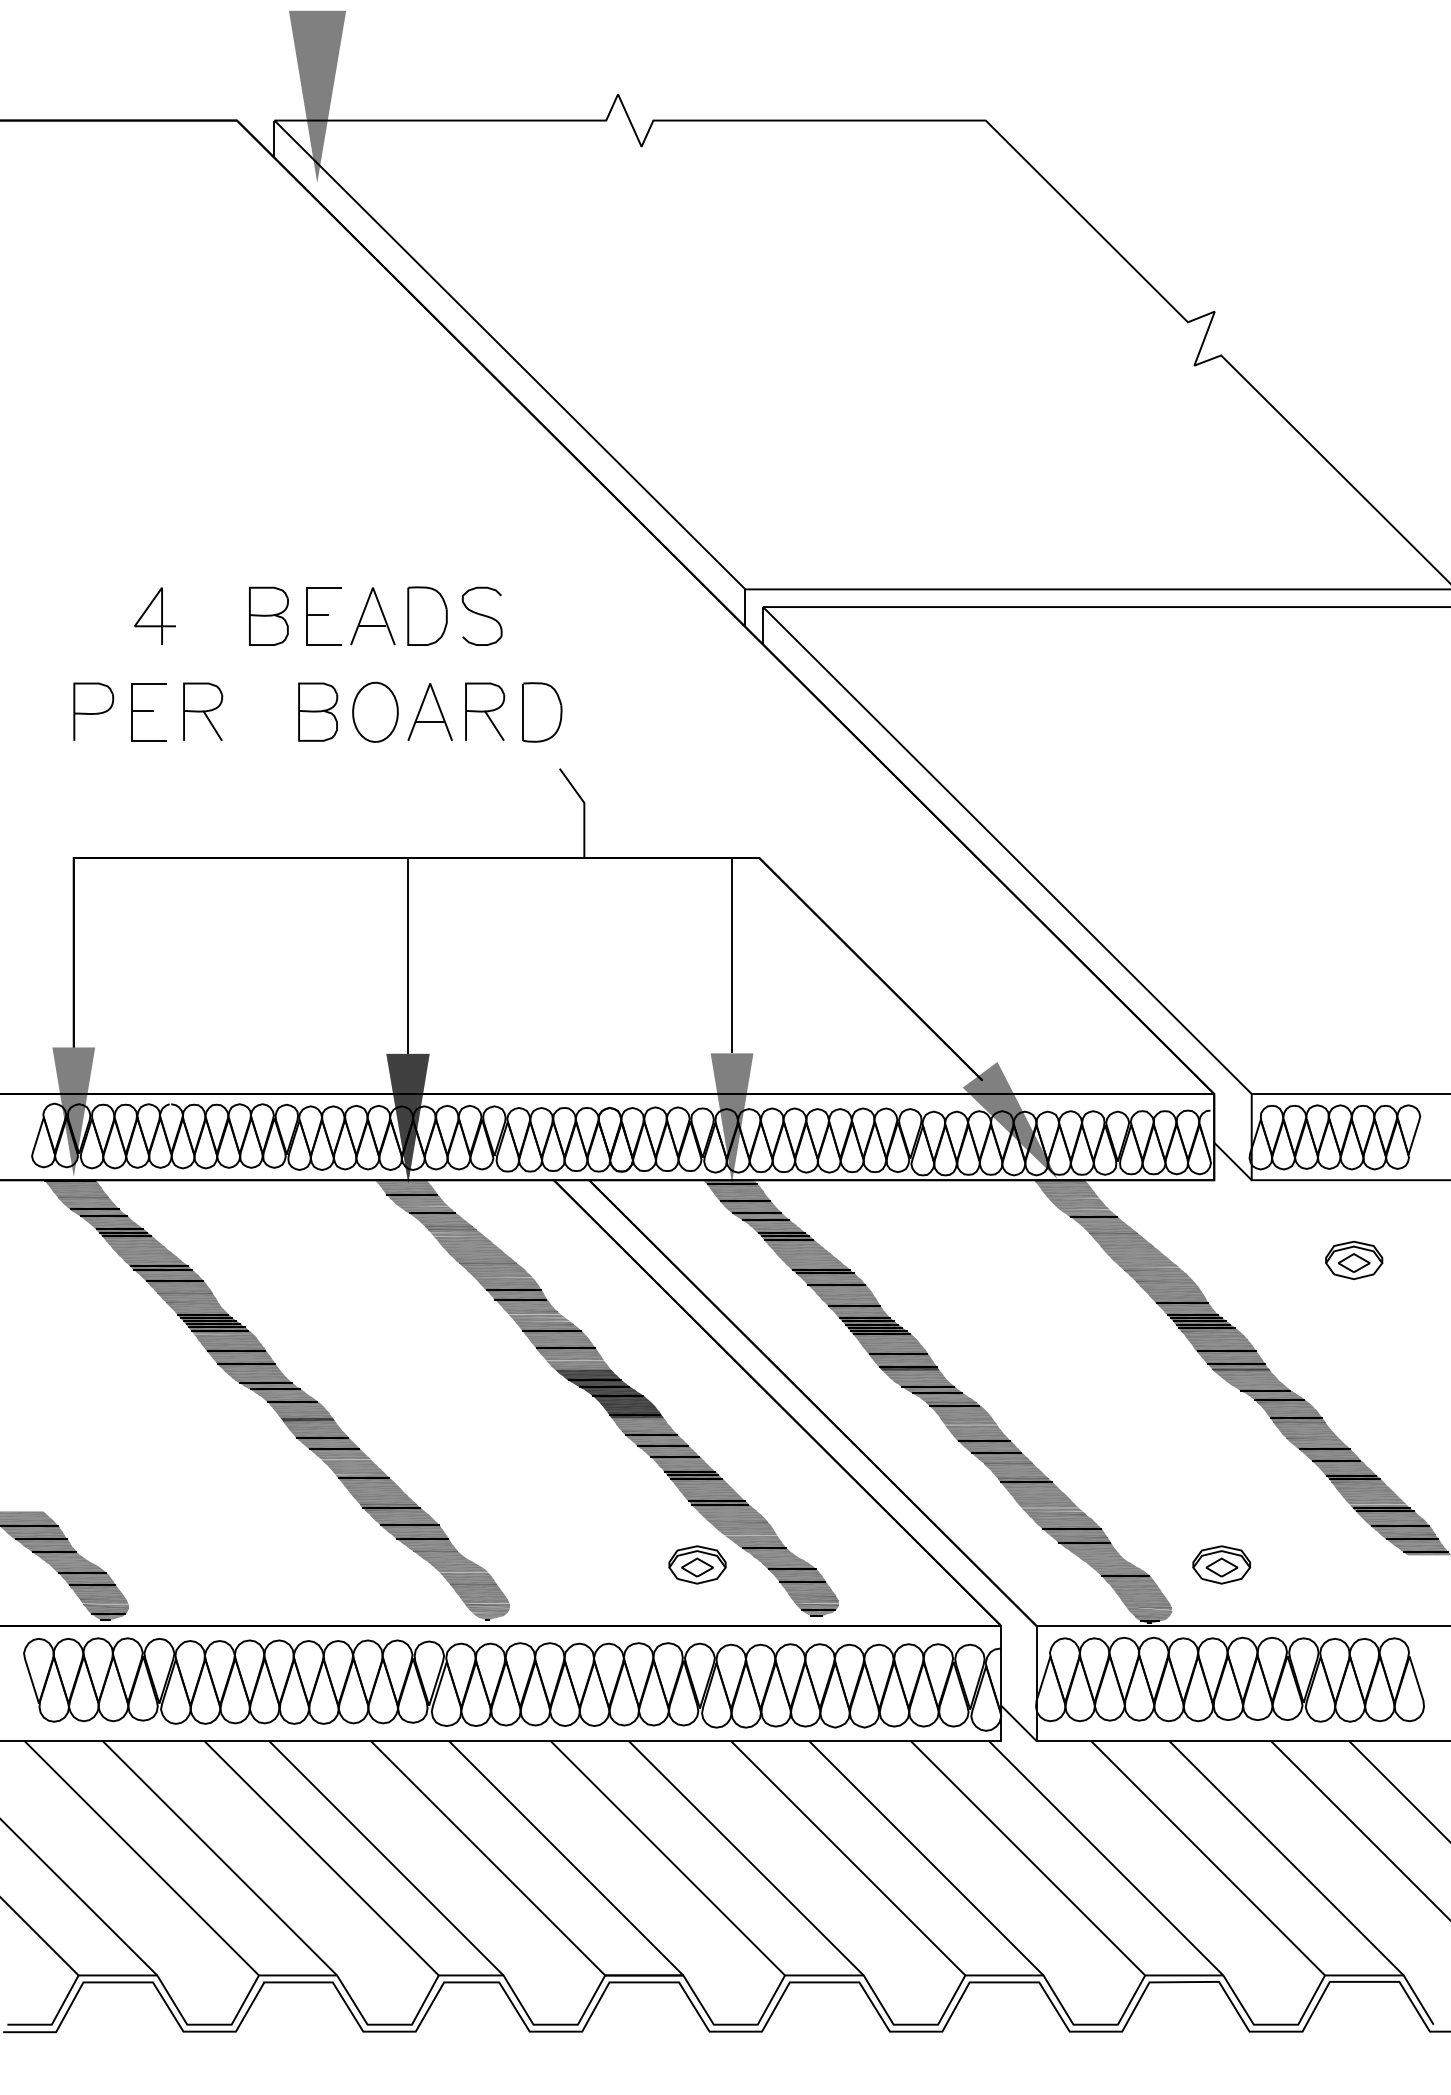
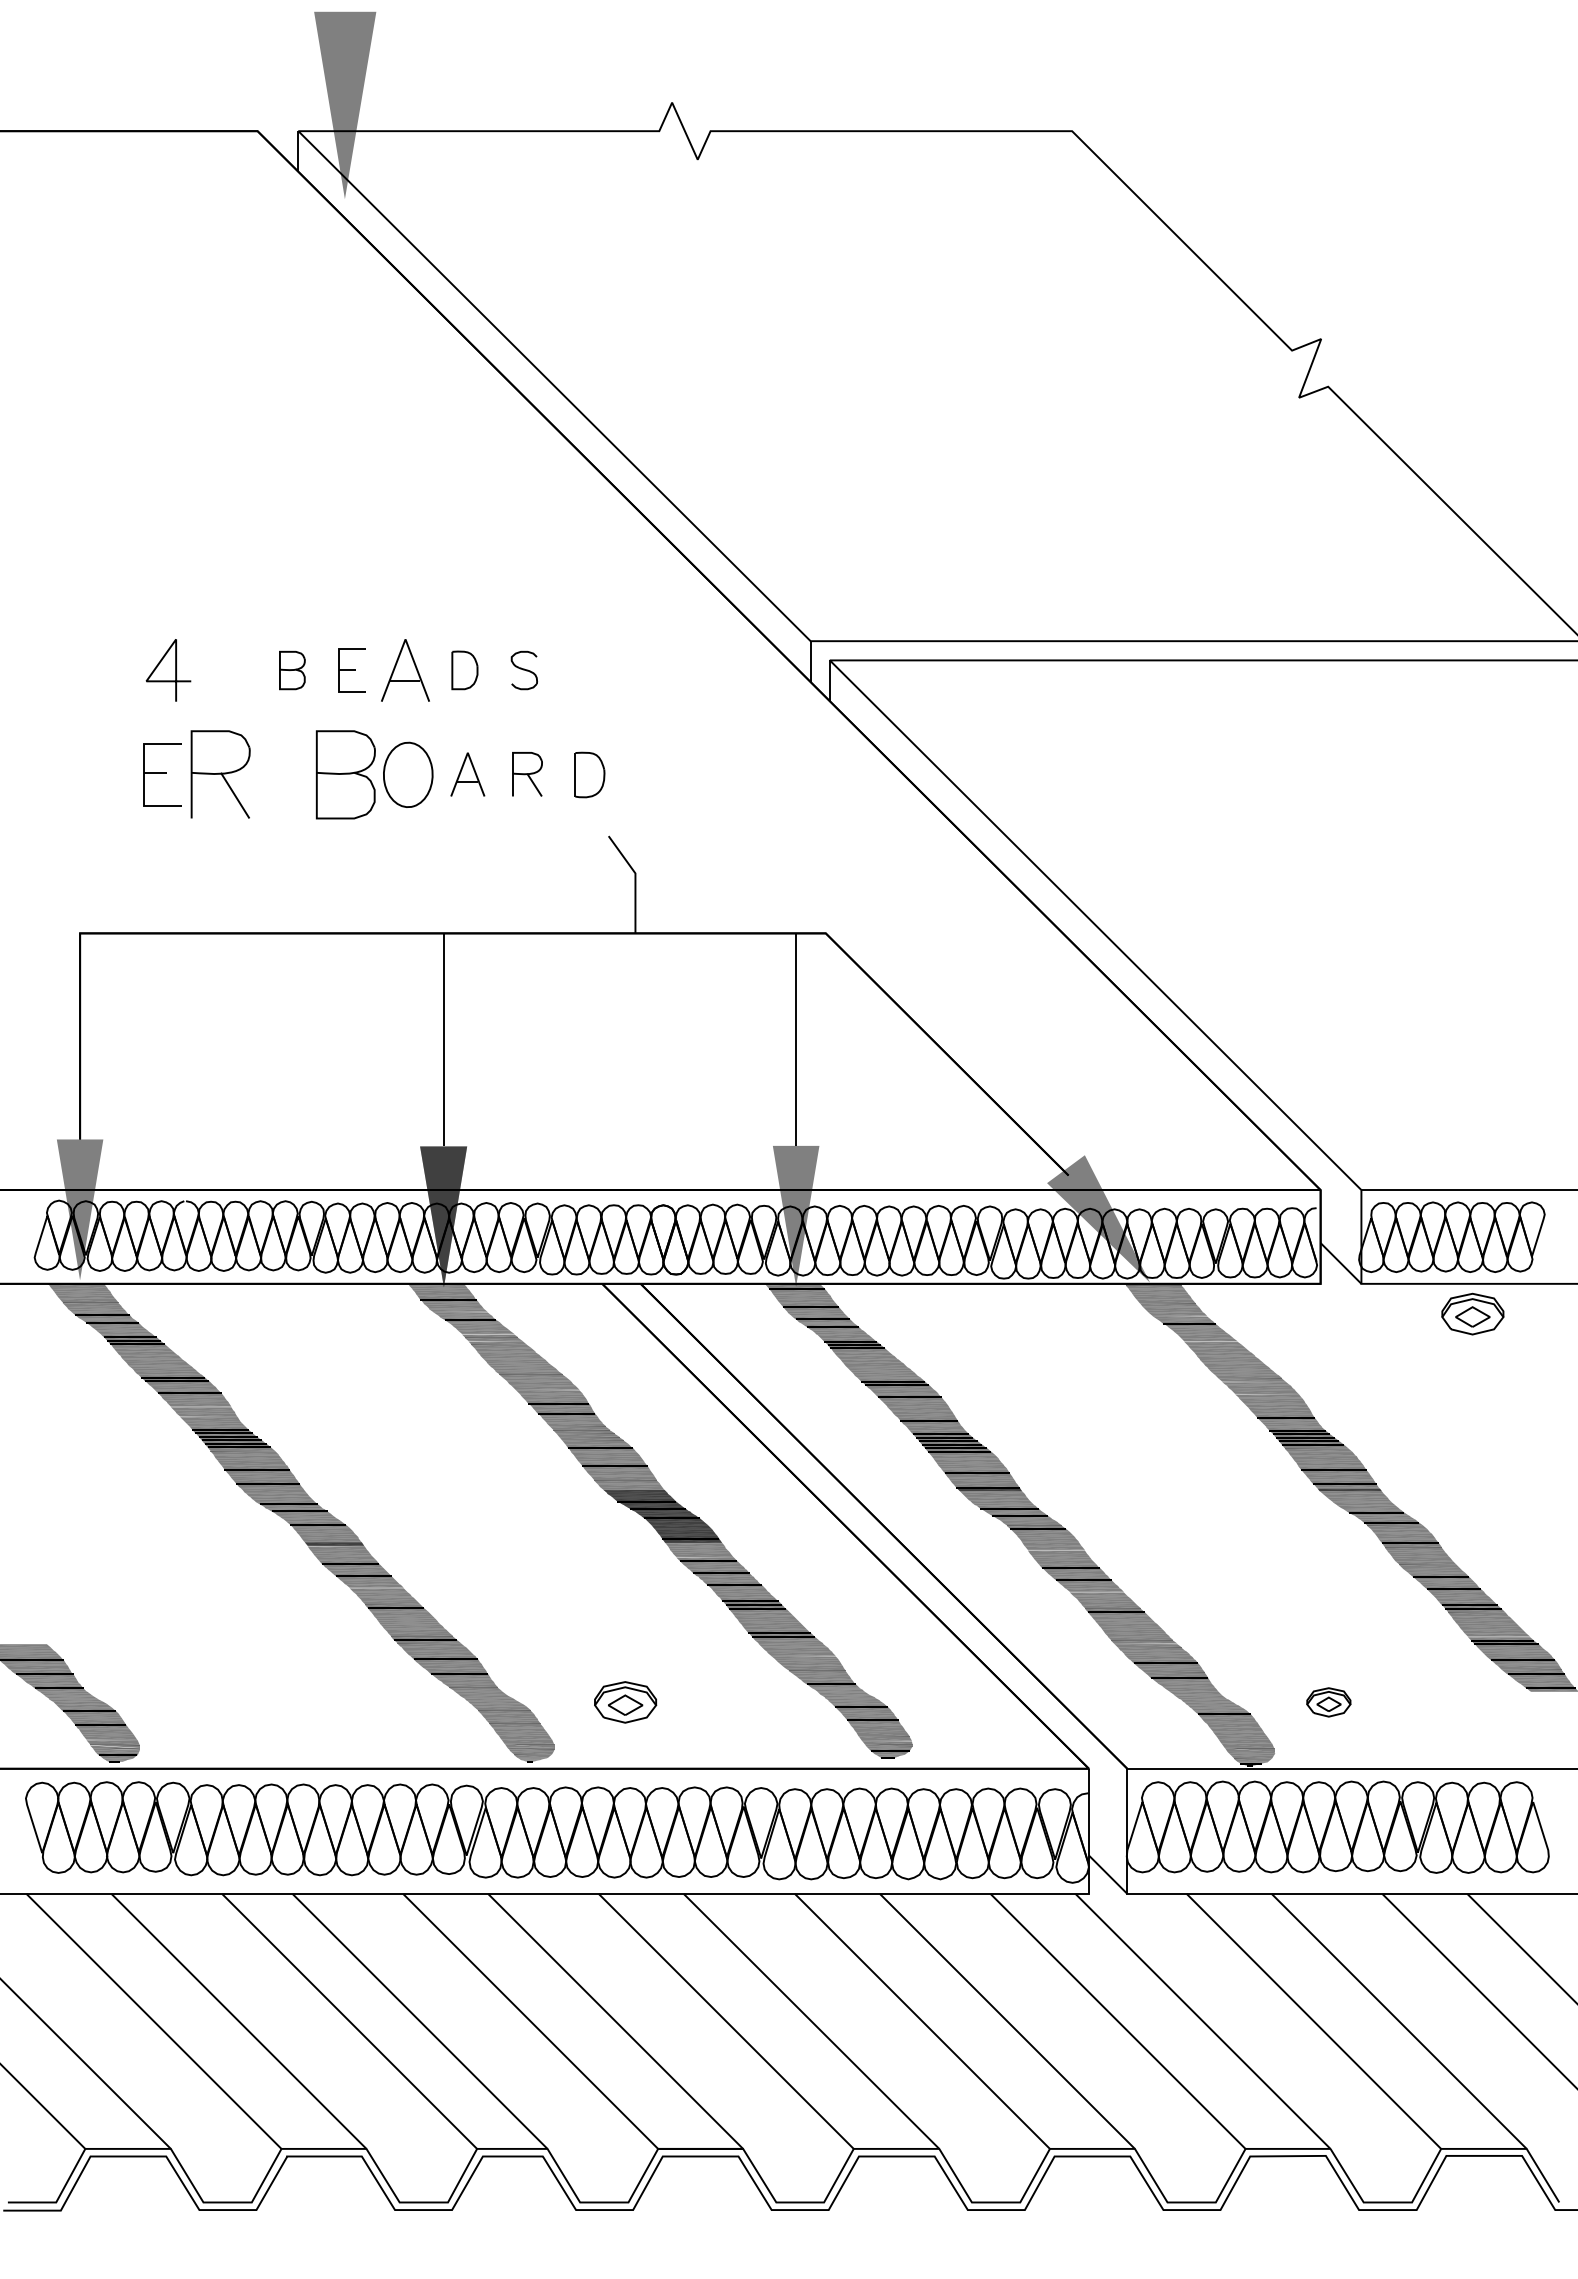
part: (269, 616) -> (292, 670), size x0.6
part: (324, 616) -> (352, 670), size x0.7
part: (427, 616) -> (464, 670), size x0.6
part: (482, 616) -> (524, 670), size x0.6
part: (93, 711) -> (101, 773), removed
part: (202, 711) -> (220, 774), size x1.4
part: (317, 711) -> (345, 774), size x1.4
part: (429, 711) -> (467, 774), size x0.7
part: (485, 711) -> (527, 774), size x0.7
part: (542, 711) -> (589, 774), size x0.7
part: (1353, 1259) -> (1472, 1313), moved
part: (697, 1565) -> (625, 1702), moved
part: (1221, 1565) -> (1328, 1702), size x0.7

